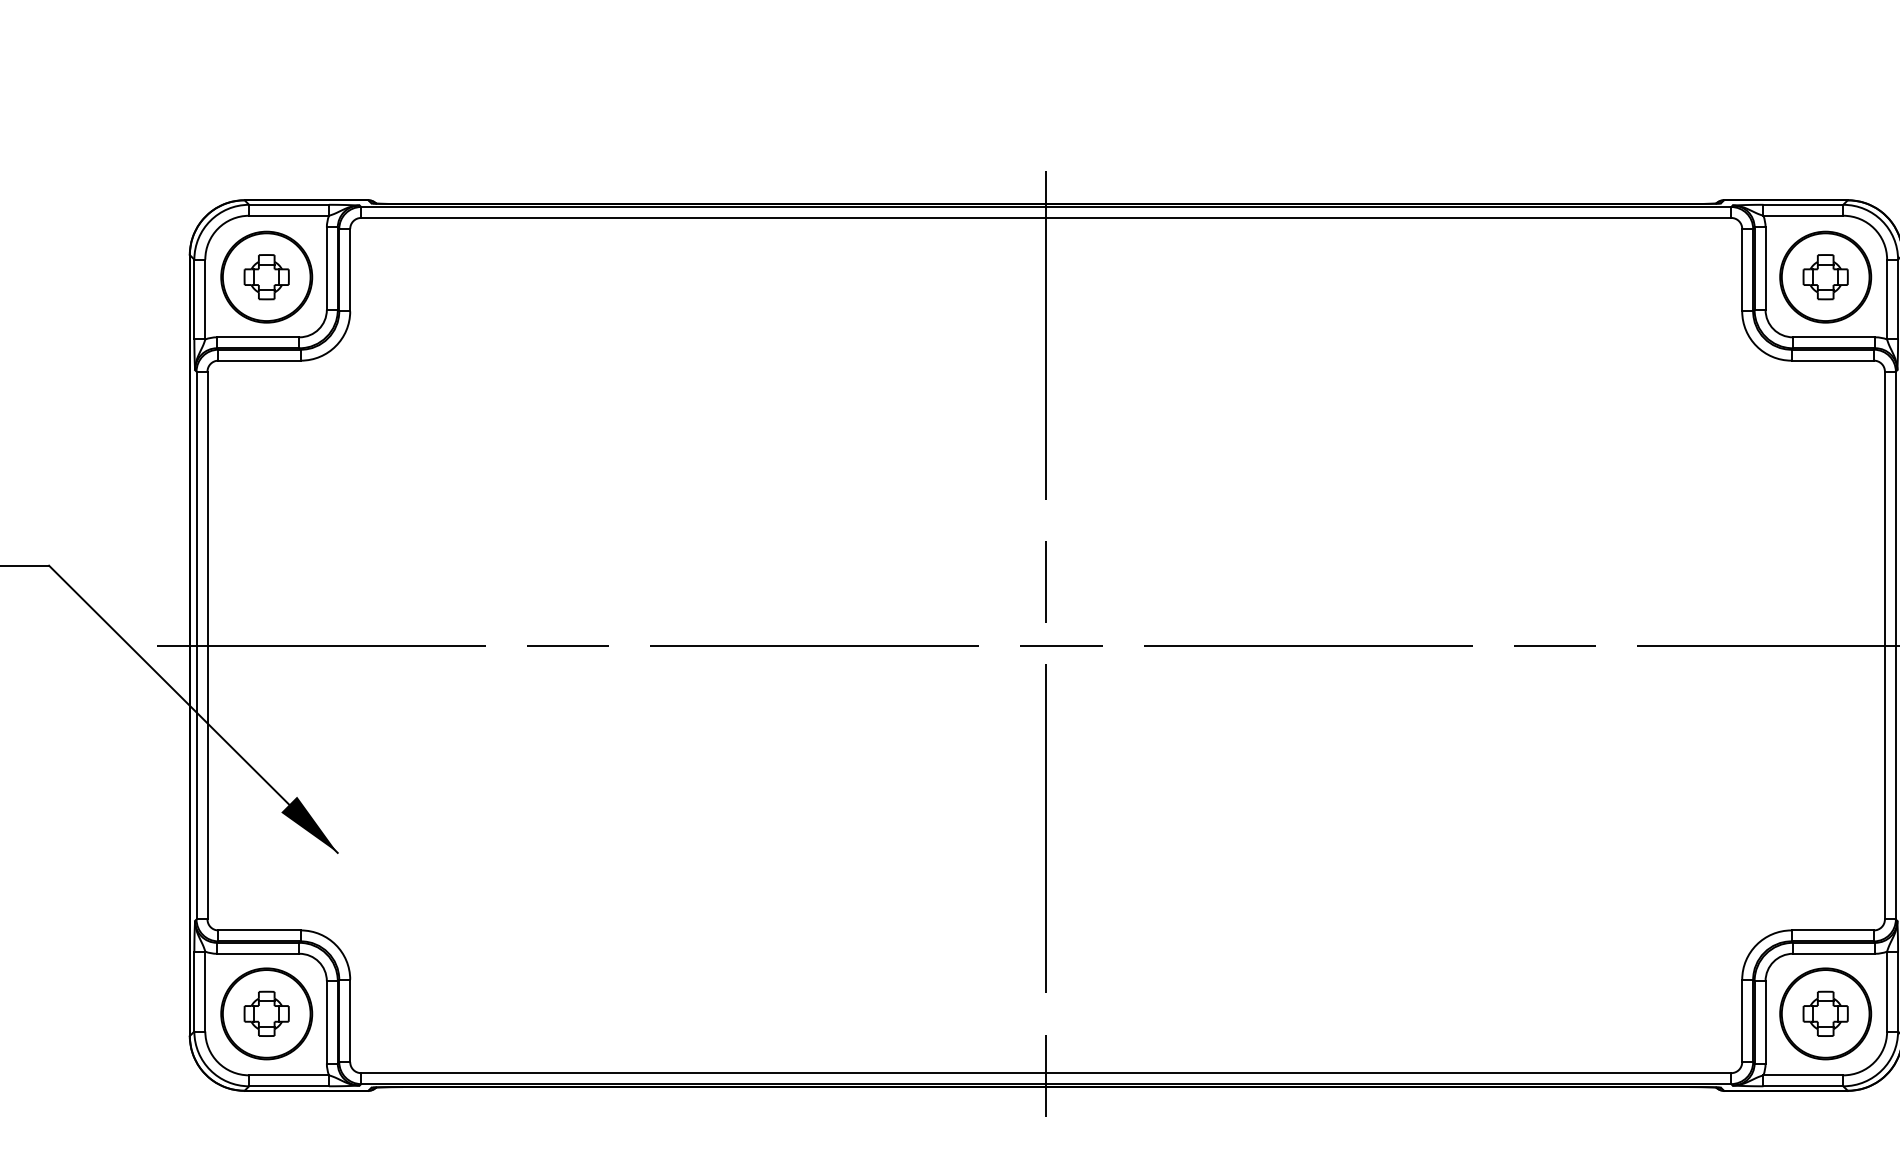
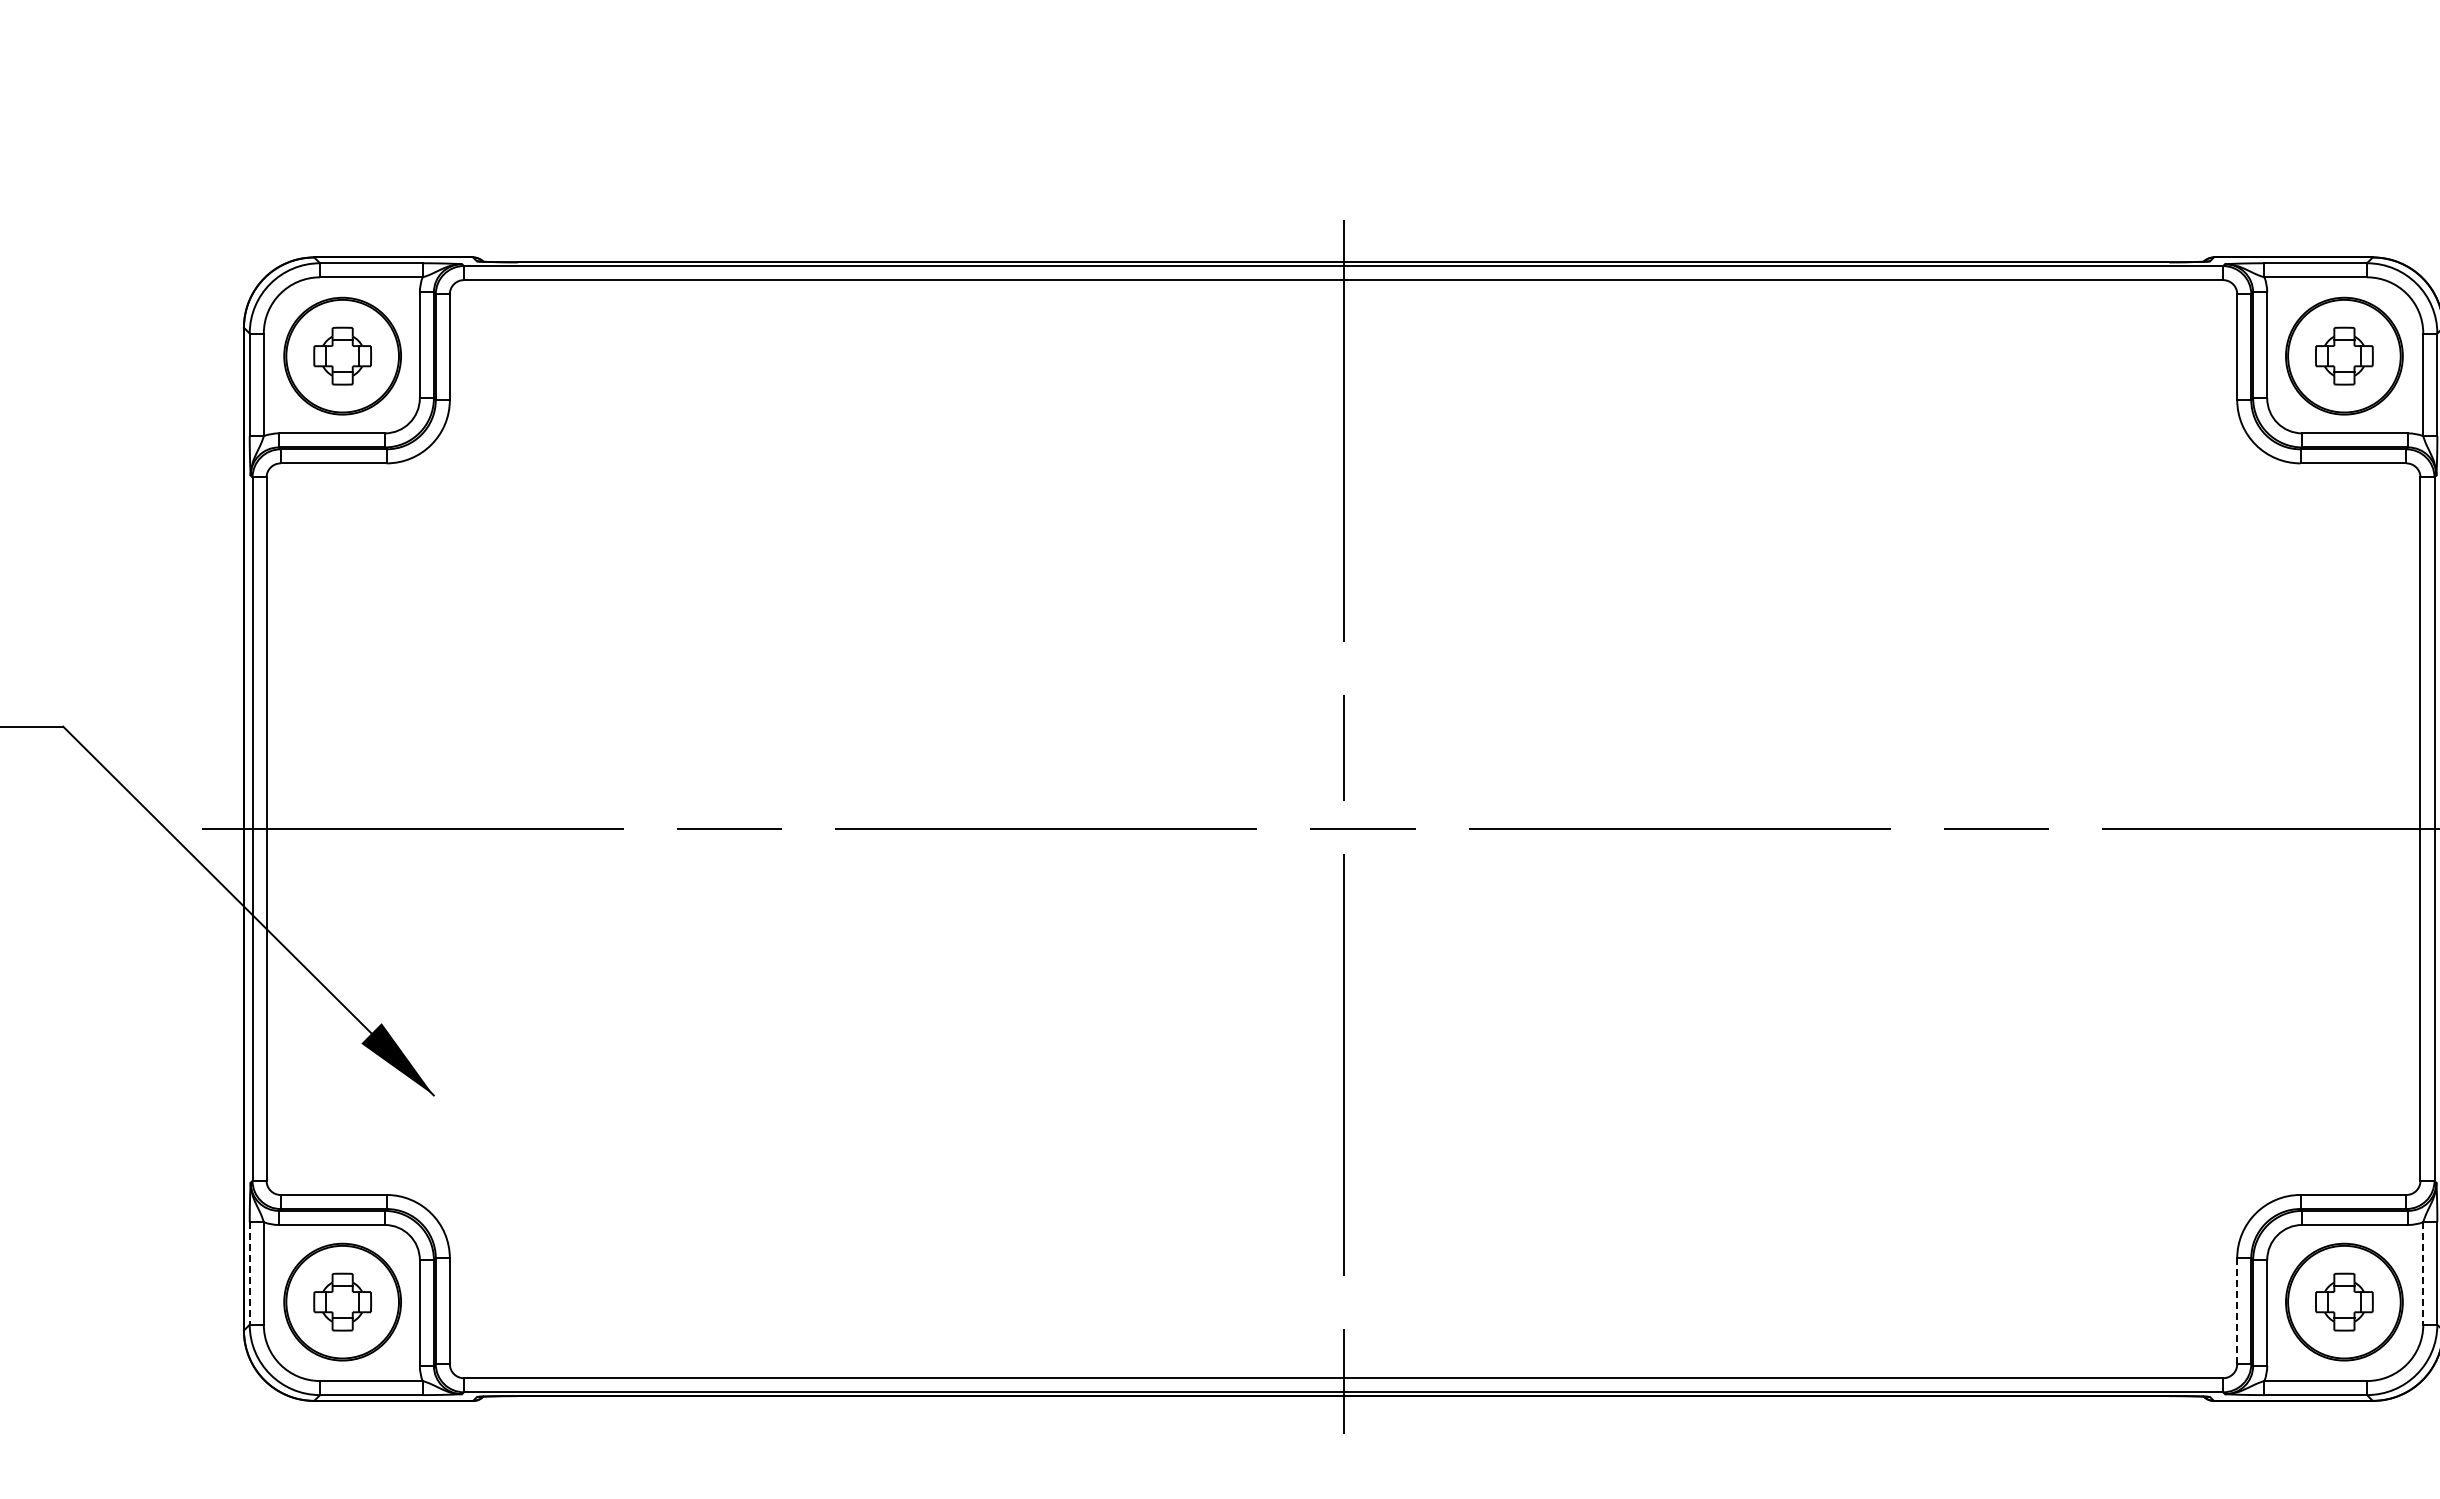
line: (194, 991) -> (249, 1273), solid -> dashed
line: (1887, 991) -> (2423, 1273), solid -> dashed
line: (1742, 1021) -> (2237, 1311), solid -> dashed

